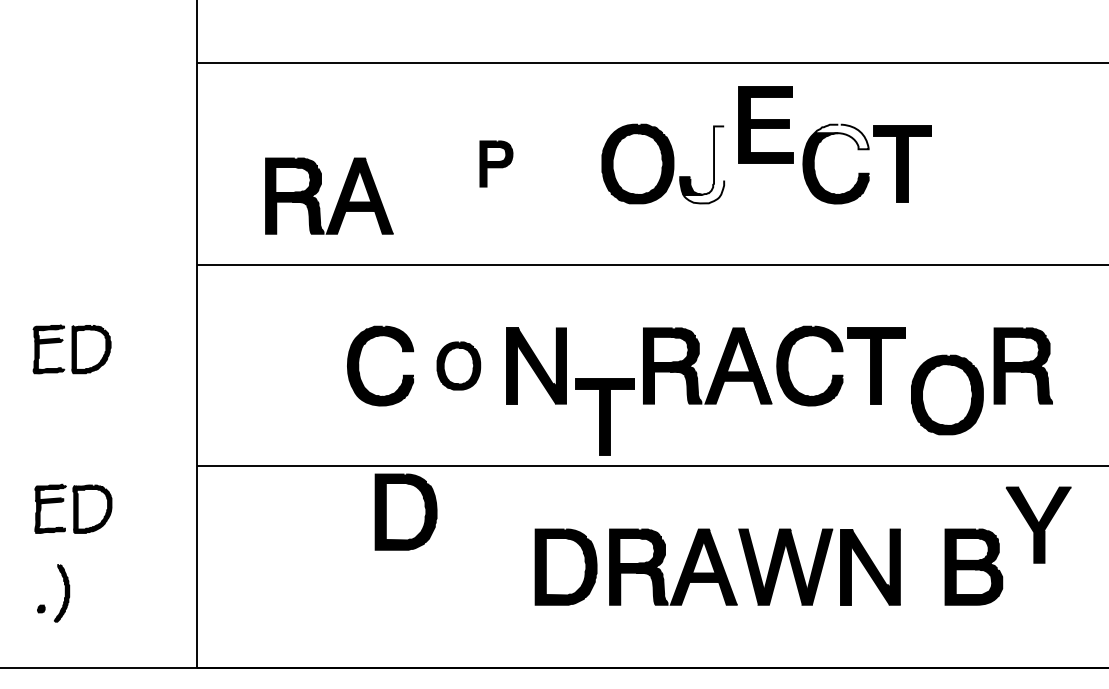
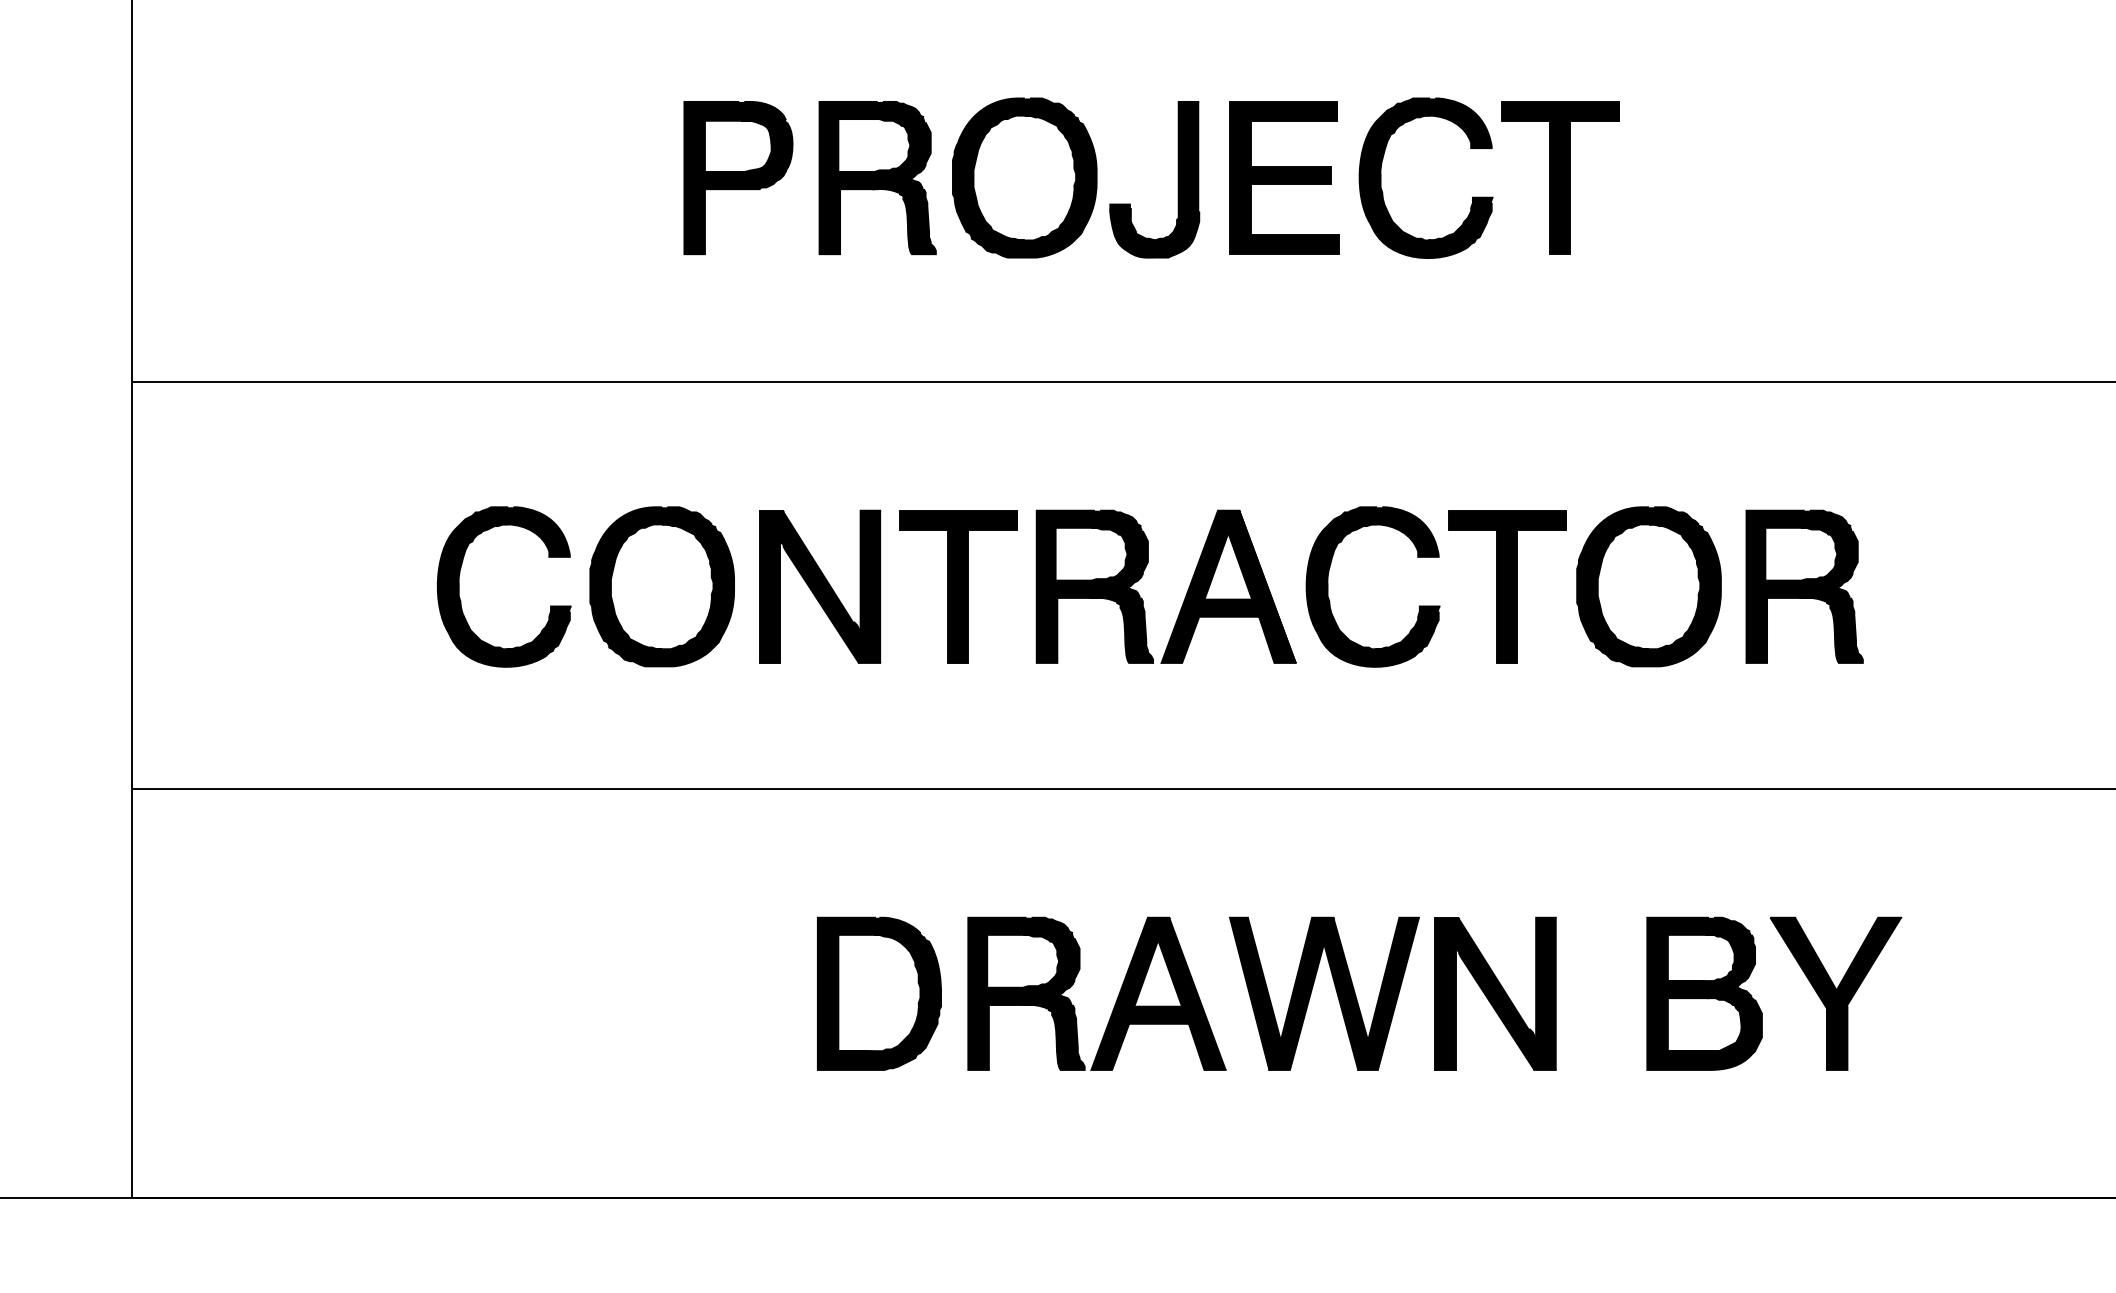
part: (765, 124) -> (1282, 176), moved
fill: (841, 136) -> (1436, 122), added
part: (496, 163) -> (738, 176), size x1.67
part: (564, 163) -> (876, 176), added
fill: (703, 164) -> (1157, 178), added
part: (338, 199) -> (418, 249), removed
part: (458, 365) -> (661, 585), size x1.67
part: (947, 394) -> (1649, 585), moved
part: (604, 416) -> (957, 585), moved
part: (405, 511) -> (554, 881), removed
part: (1038, 524) -> (1835, 992), moved

